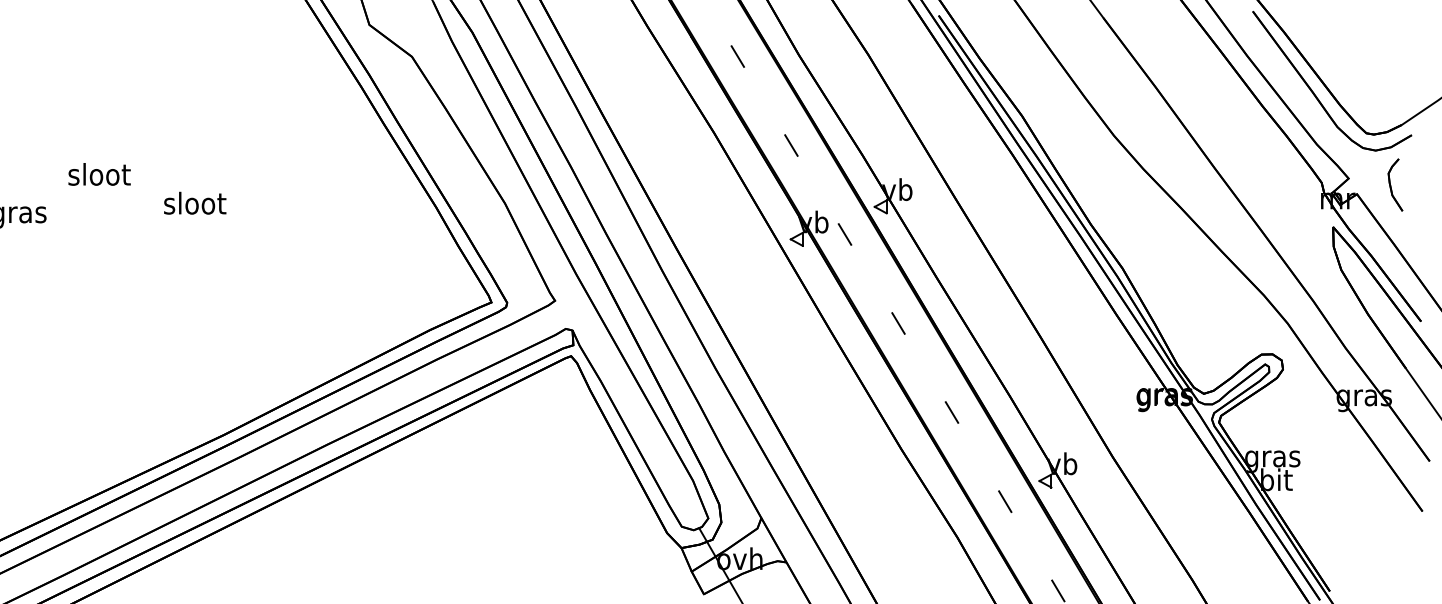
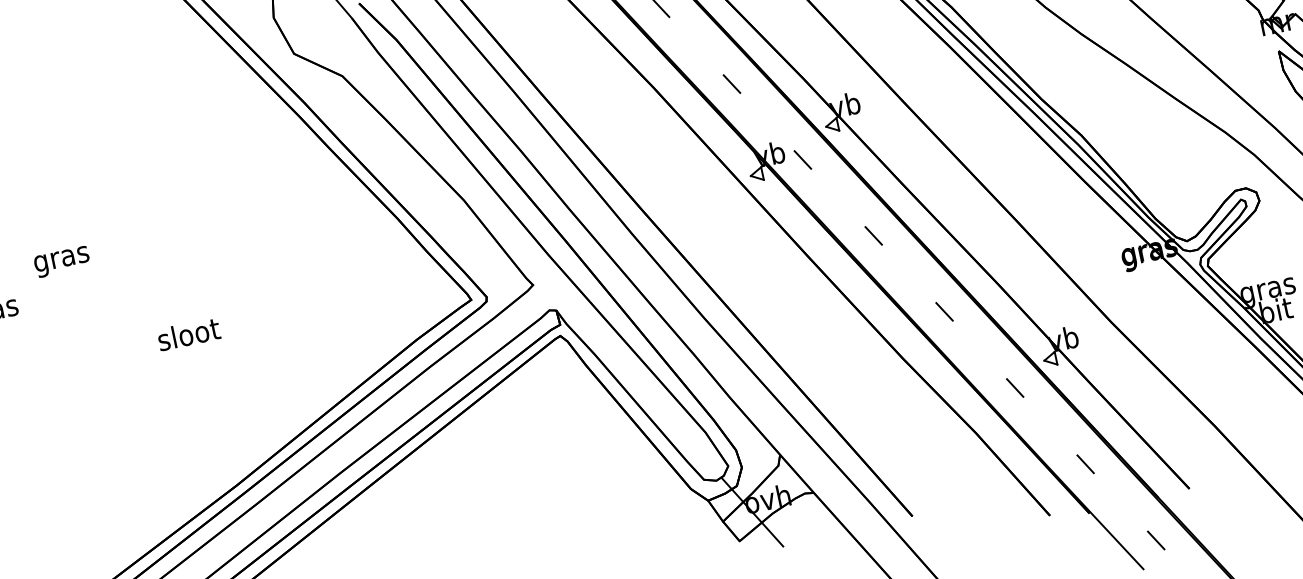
text: (99, 177) -> (61, 259), sloot -> gras
text: (195, 202) -> (189, 333), moved

